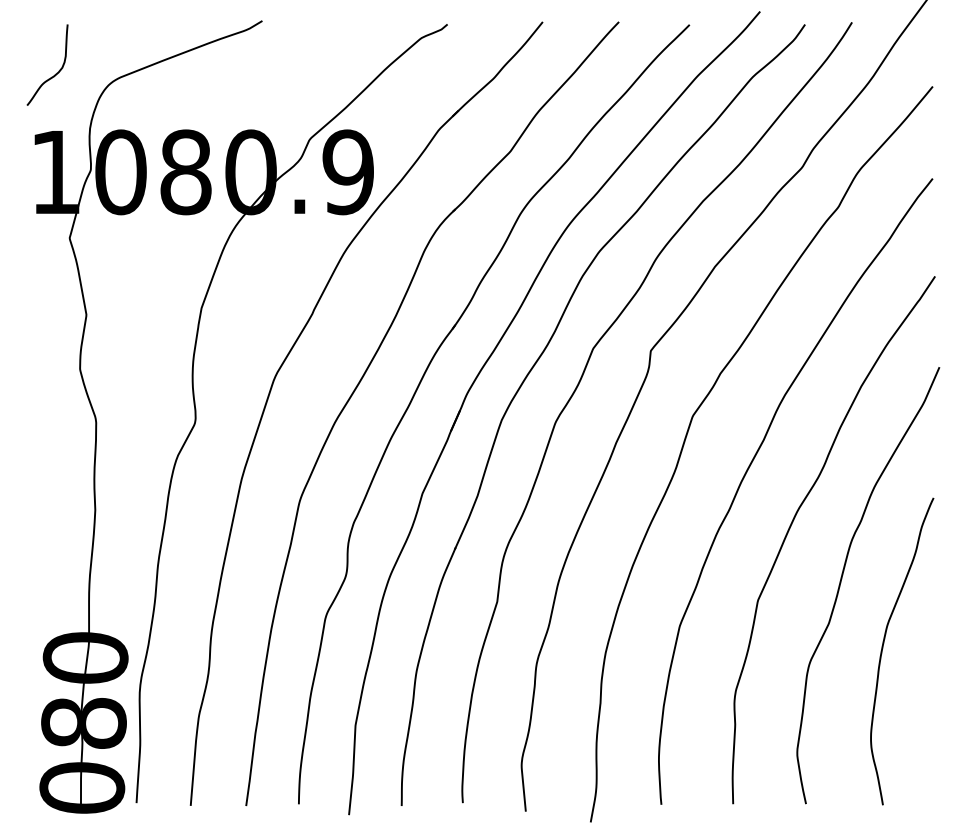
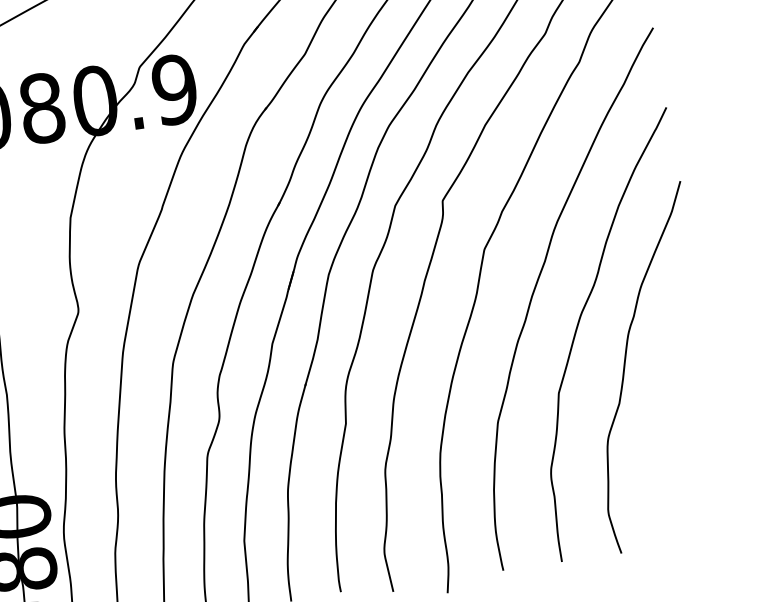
curve: (883, 648) -> (666, 417), removed

